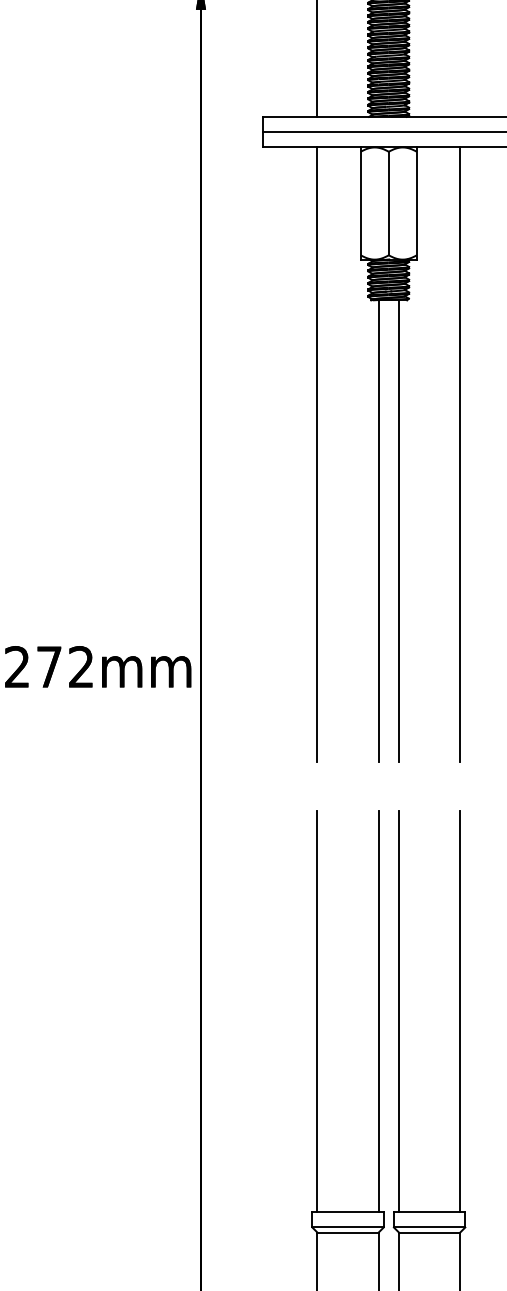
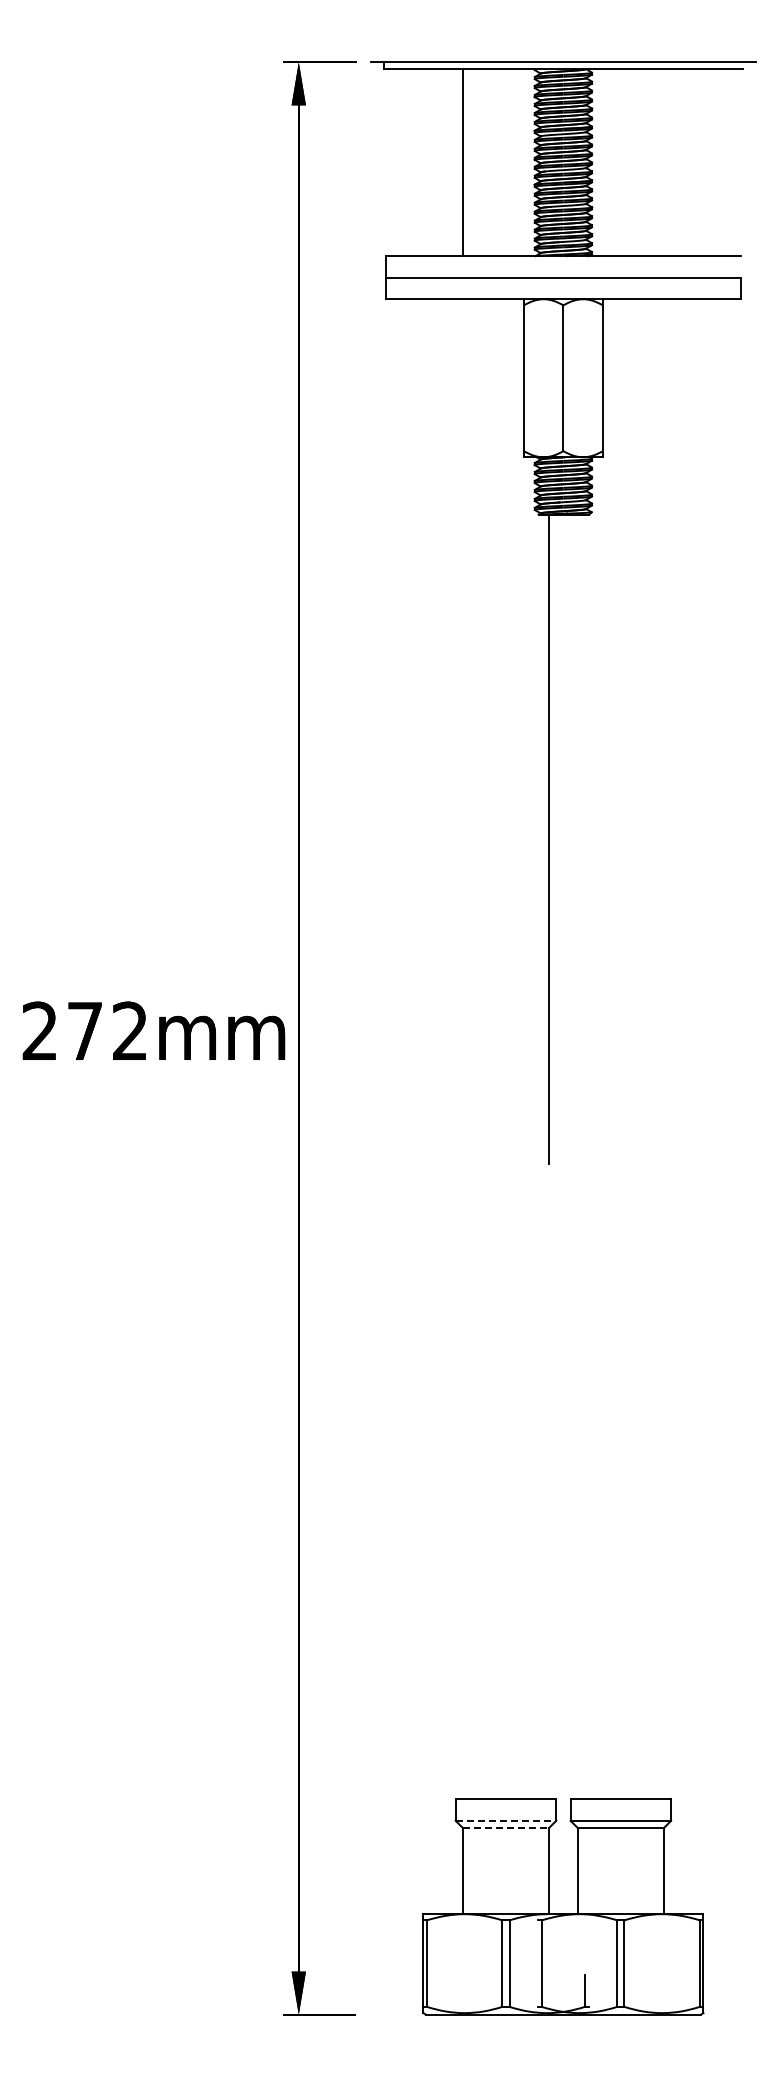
line: (317, 454) -> (462, 731), removed
line: (459, 454) -> (663, 731), removed
line: (398, 530) -> (577, 839), removed
line: (317, 1011) -> (462, 1516), removed
line: (378, 1011) -> (549, 1516), removed
line: (398, 1011) -> (577, 1516), removed
line: (459, 1011) -> (663, 1516), removed
line: (348, 1227) -> (506, 1820), solid -> dashed
line: (348, 1232) -> (506, 1828), solid -> dashed

